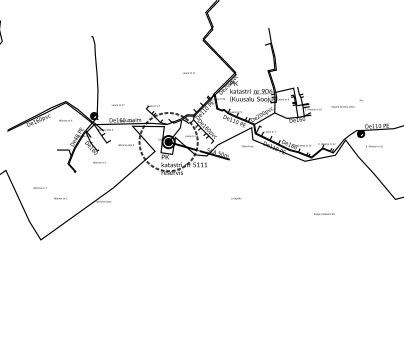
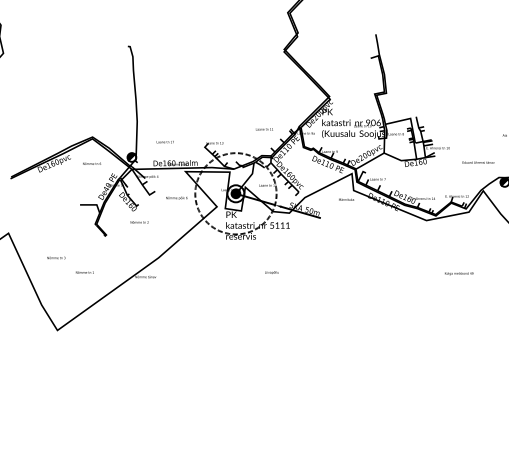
text: (188, 72) -> (263, 128), moved
text: (342, 106) -> (477, 162), moved
text: (236, 198) -> (272, 272), moved
text: (324, 213) -> (459, 272), moved

